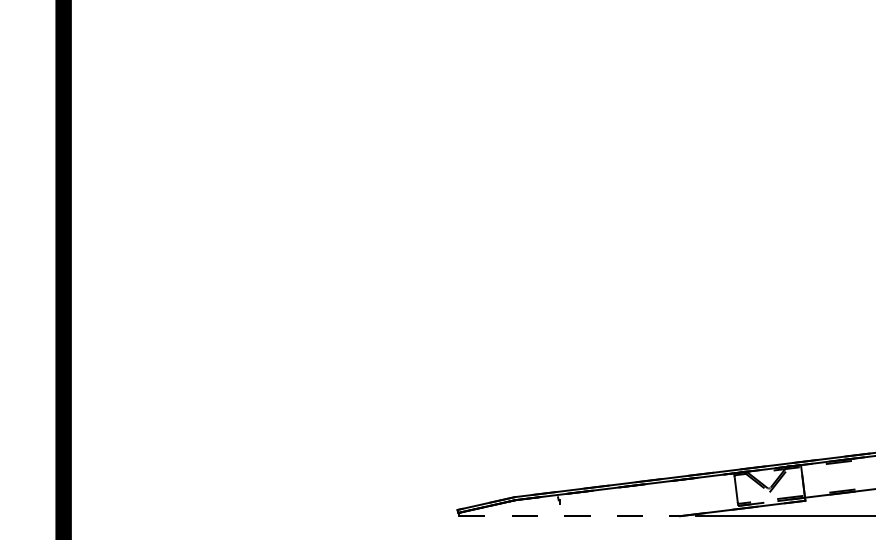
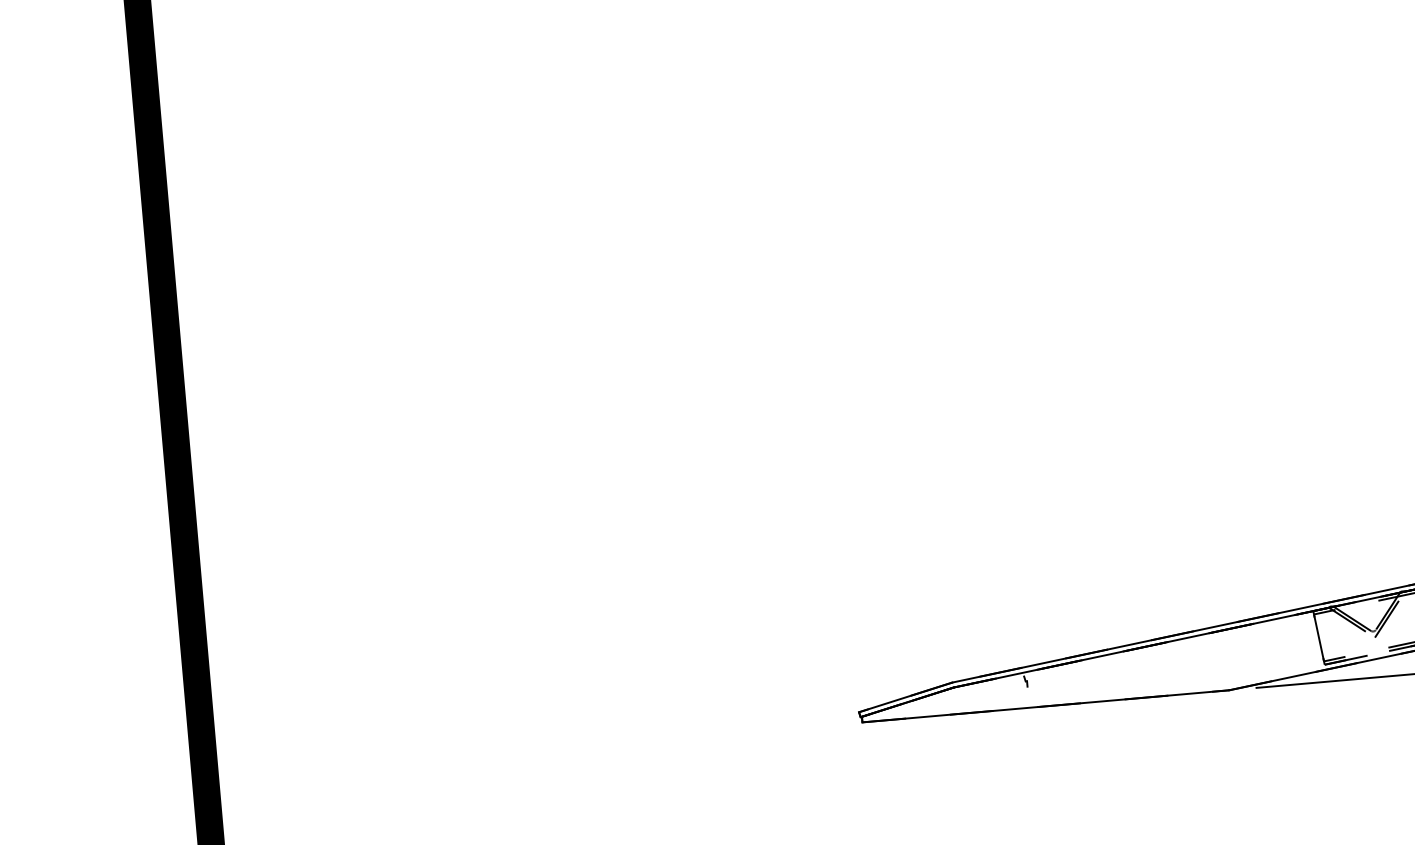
line: (569, 516) -> (1045, 706), dashed -> solid

